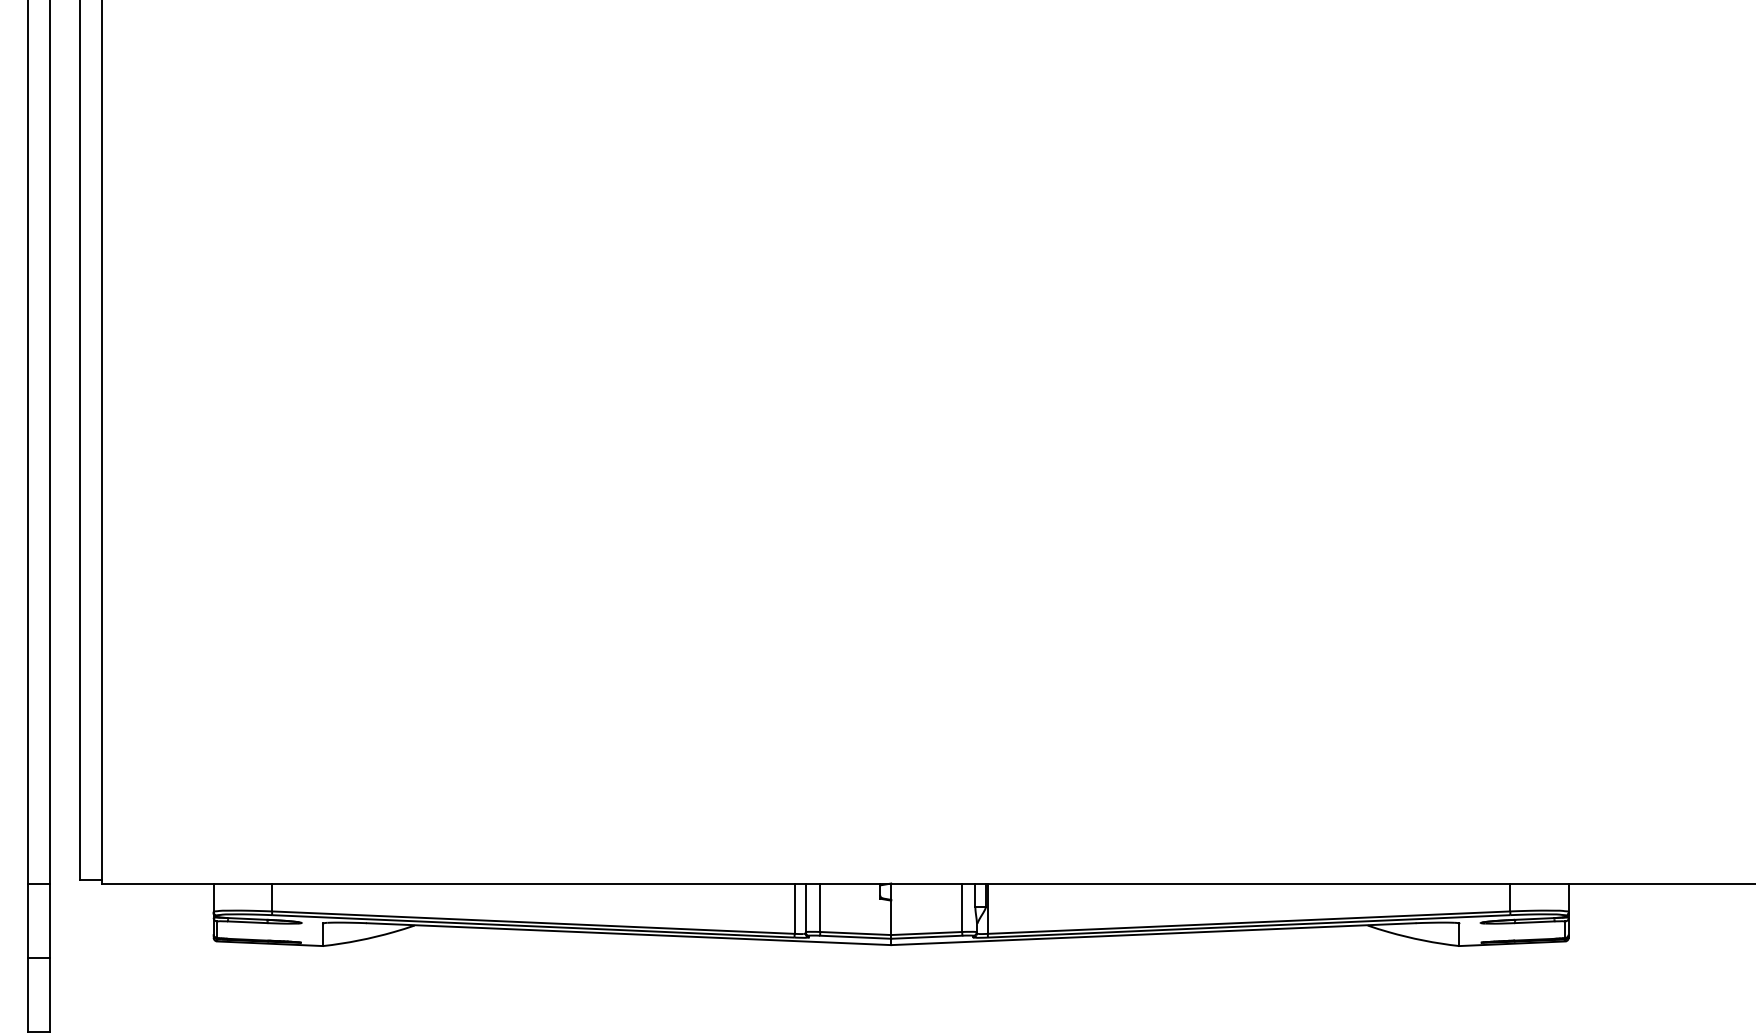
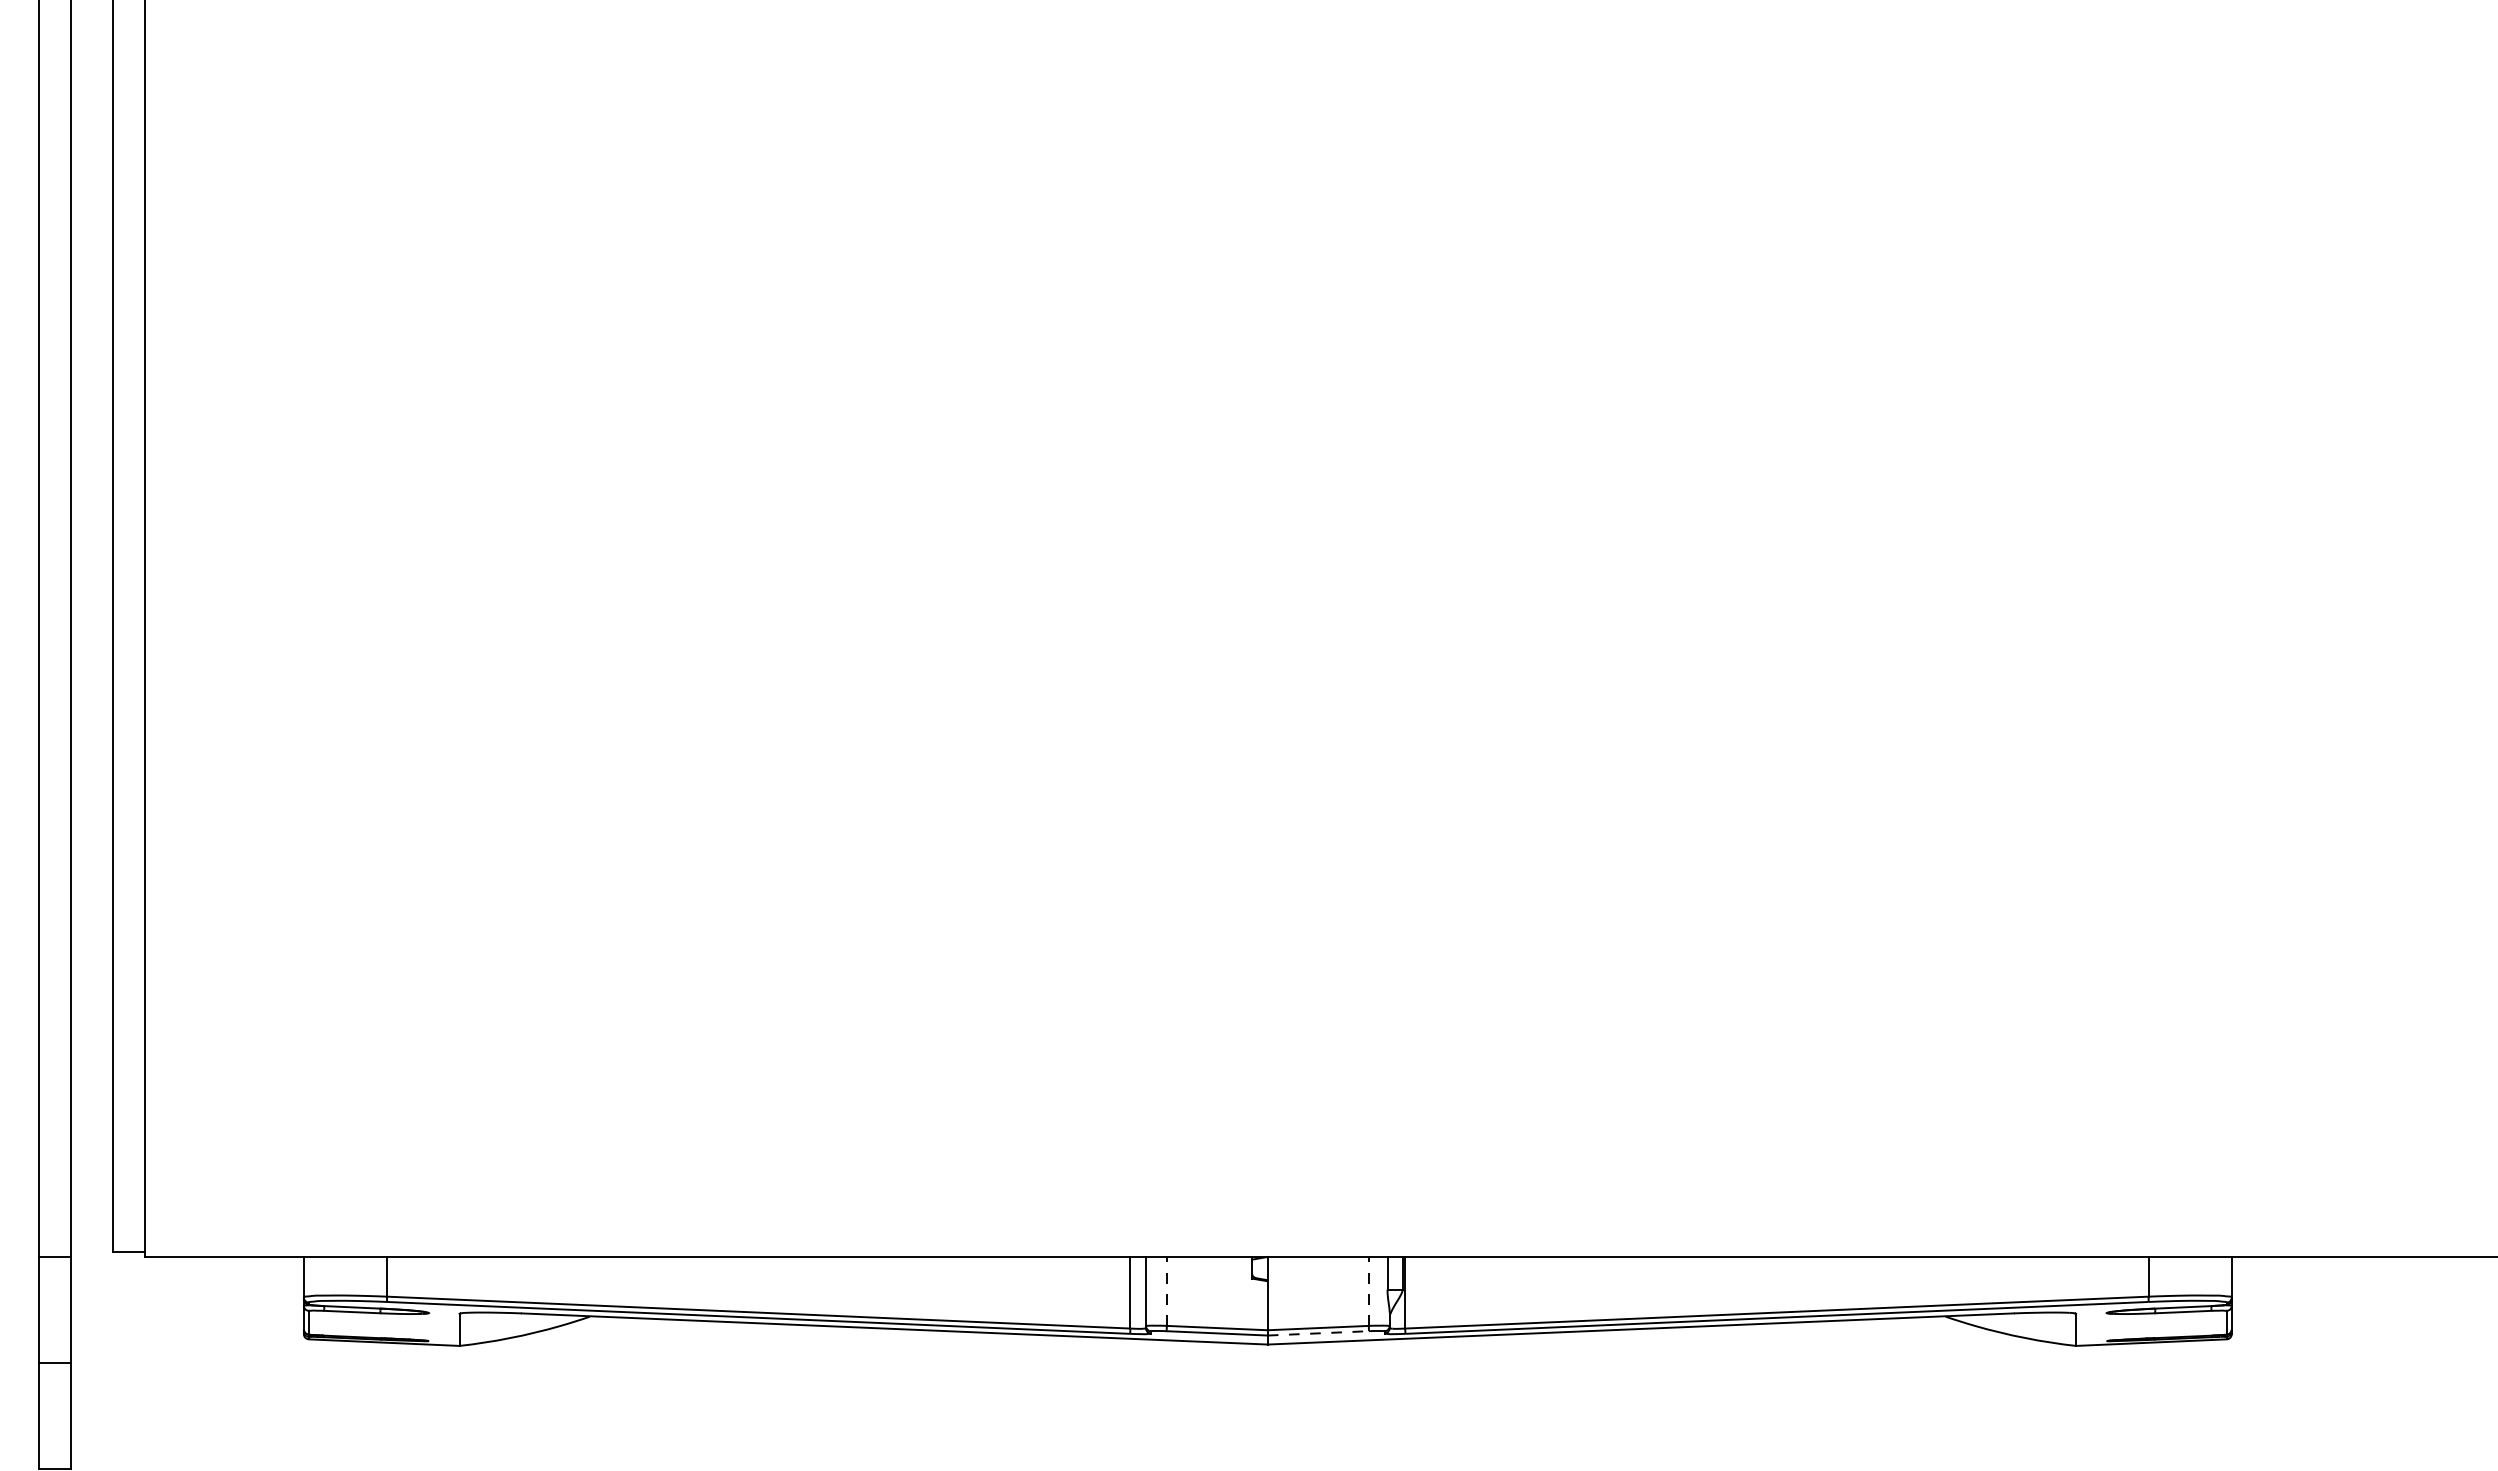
line: (820, 907) -> (1166, 1290), solid -> dashed
line: (961, 907) -> (1368, 1290), solid -> dashed
line: (926, 937) -> (1318, 1333), solid -> dashed

